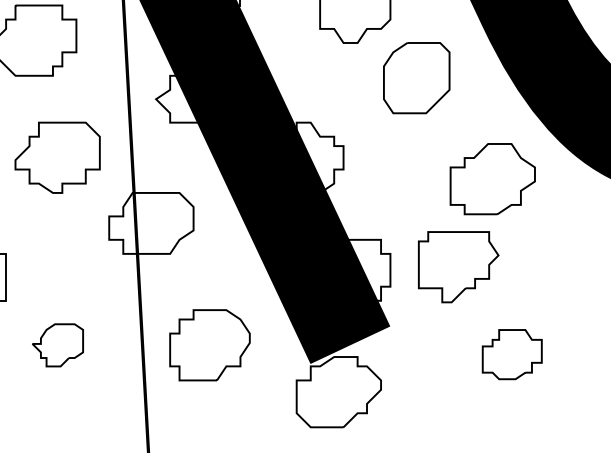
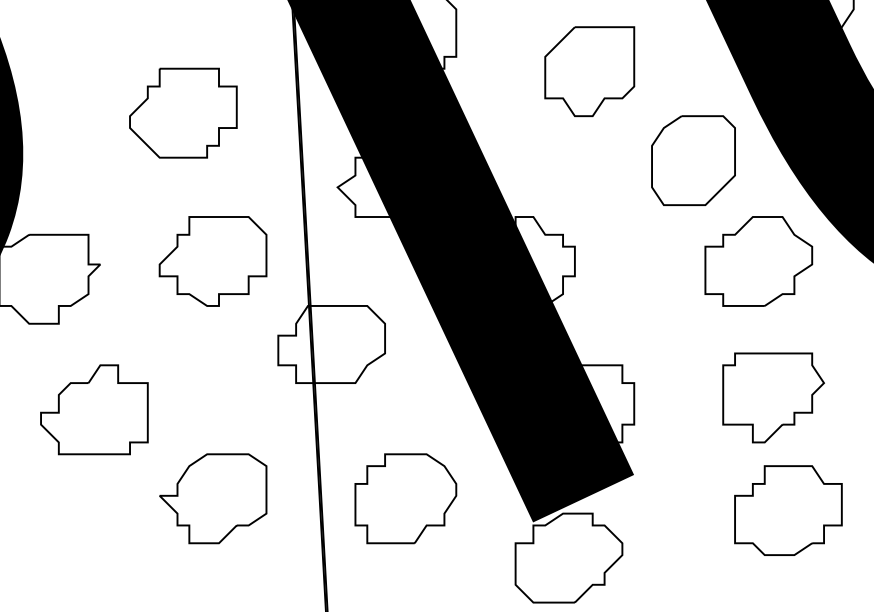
part: (416, 78) -> (693, 160), moved
part: (492, 179) -> (758, 261), moved
part: (458, 266) -> (773, 397), moved
part: (58, 345) -> (213, 498), size x1.67
part: (512, 354) -> (788, 510), size x1.43

